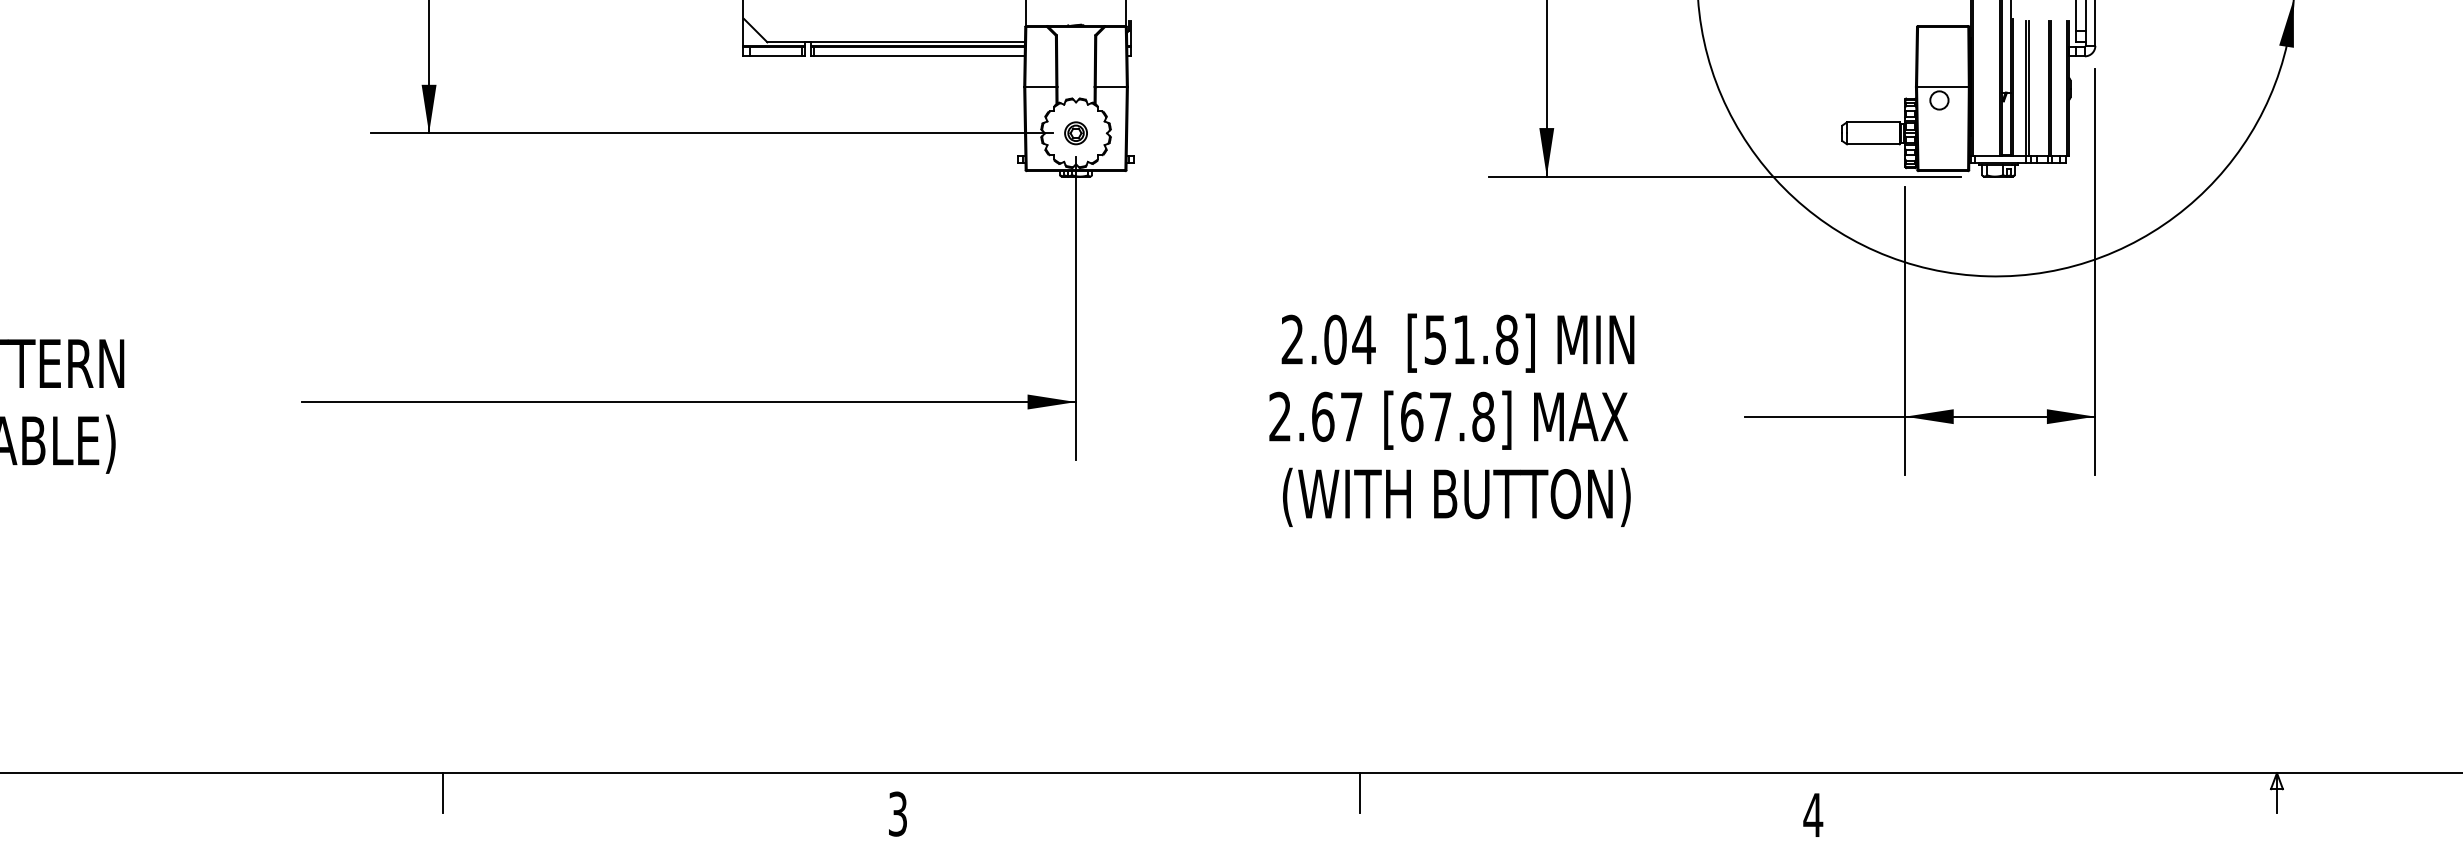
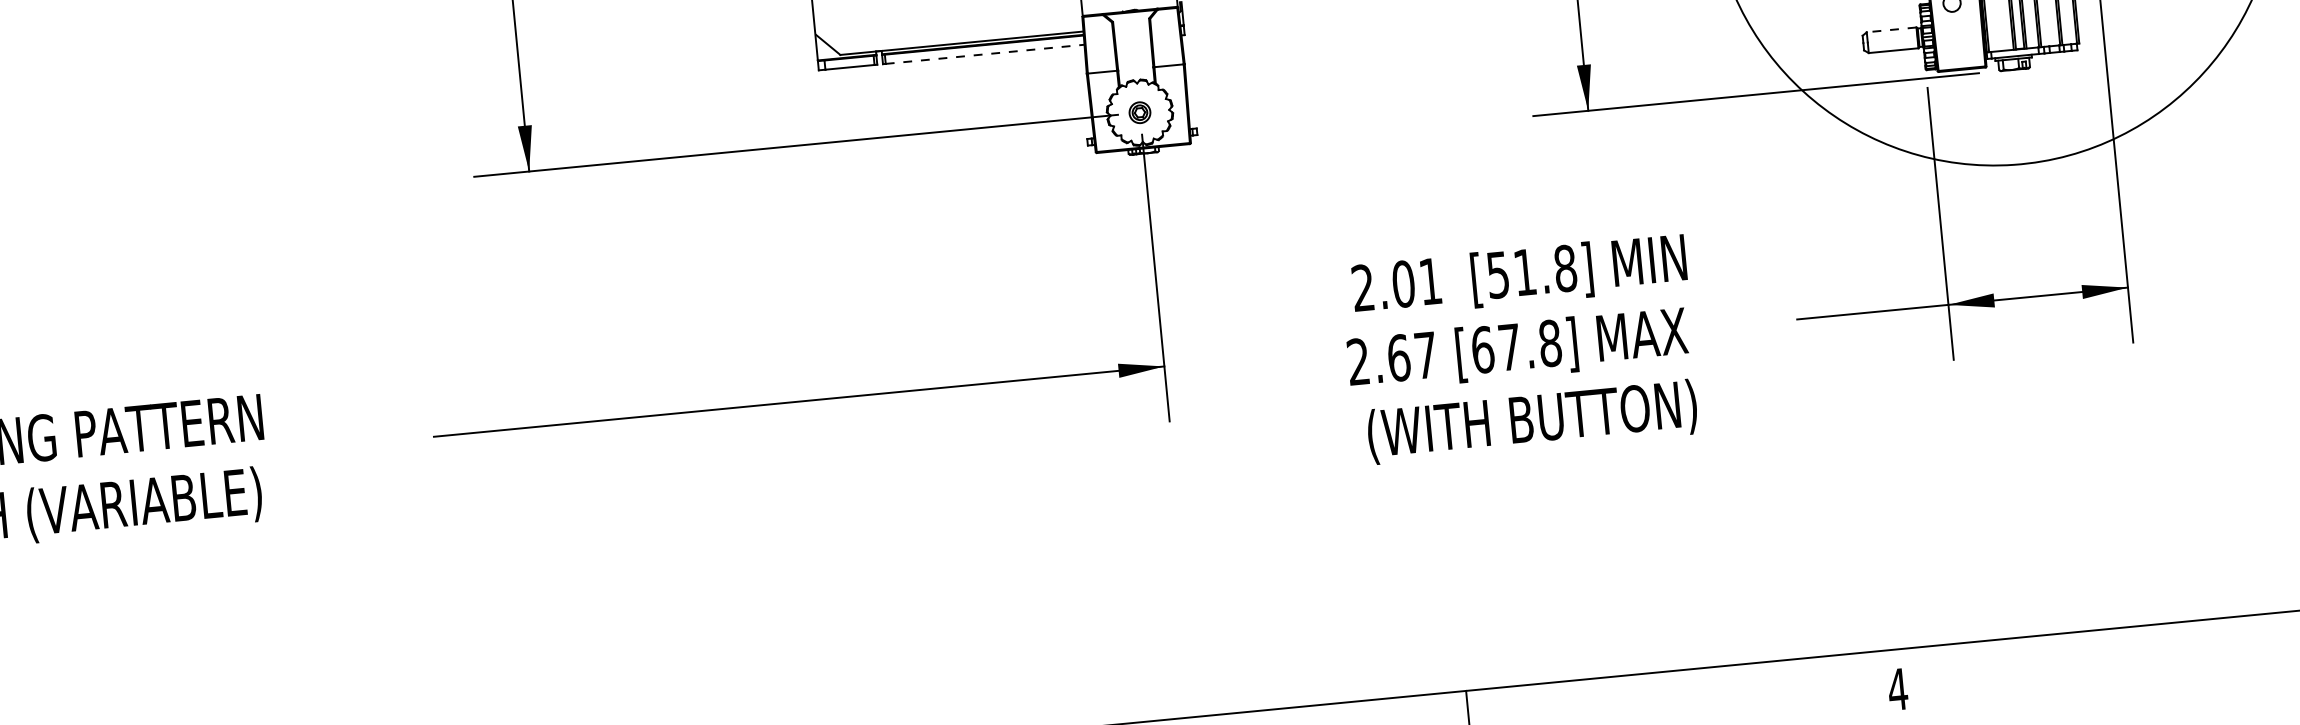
line: (919, 56) -> (985, 54), solid -> dashed
line: (1872, 122) -> (1890, 30), solid -> dashed
text: (1363, 339) -> (1430, 281), 2.04 -> 2.01

